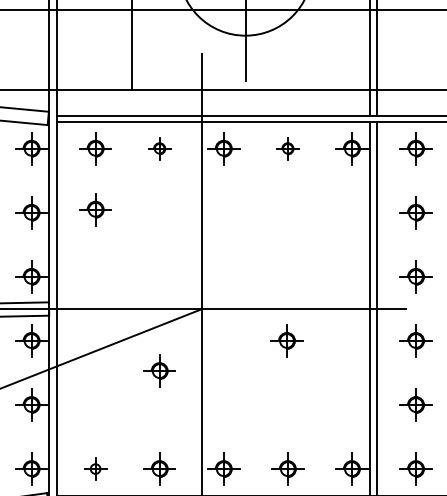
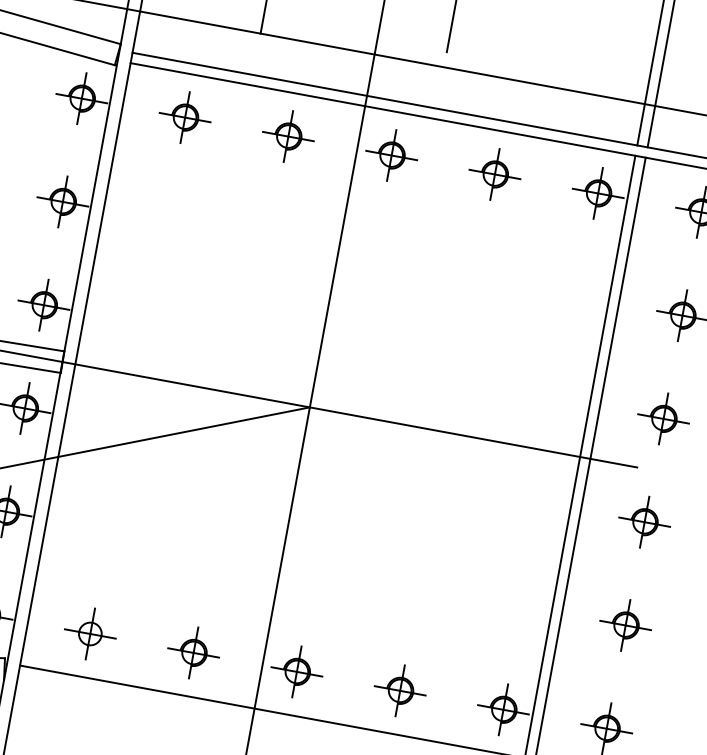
part: (159, 148) -> (288, 136), size x1.43
part: (287, 148) -> (494, 173), size x1.43
part: (95, 209) -> (166, 215), removed
part: (286, 340) -> (436, 483), removed
part: (159, 370) -> (222, 493), removed
part: (95, 468) -> (90, 632), size x1.43

